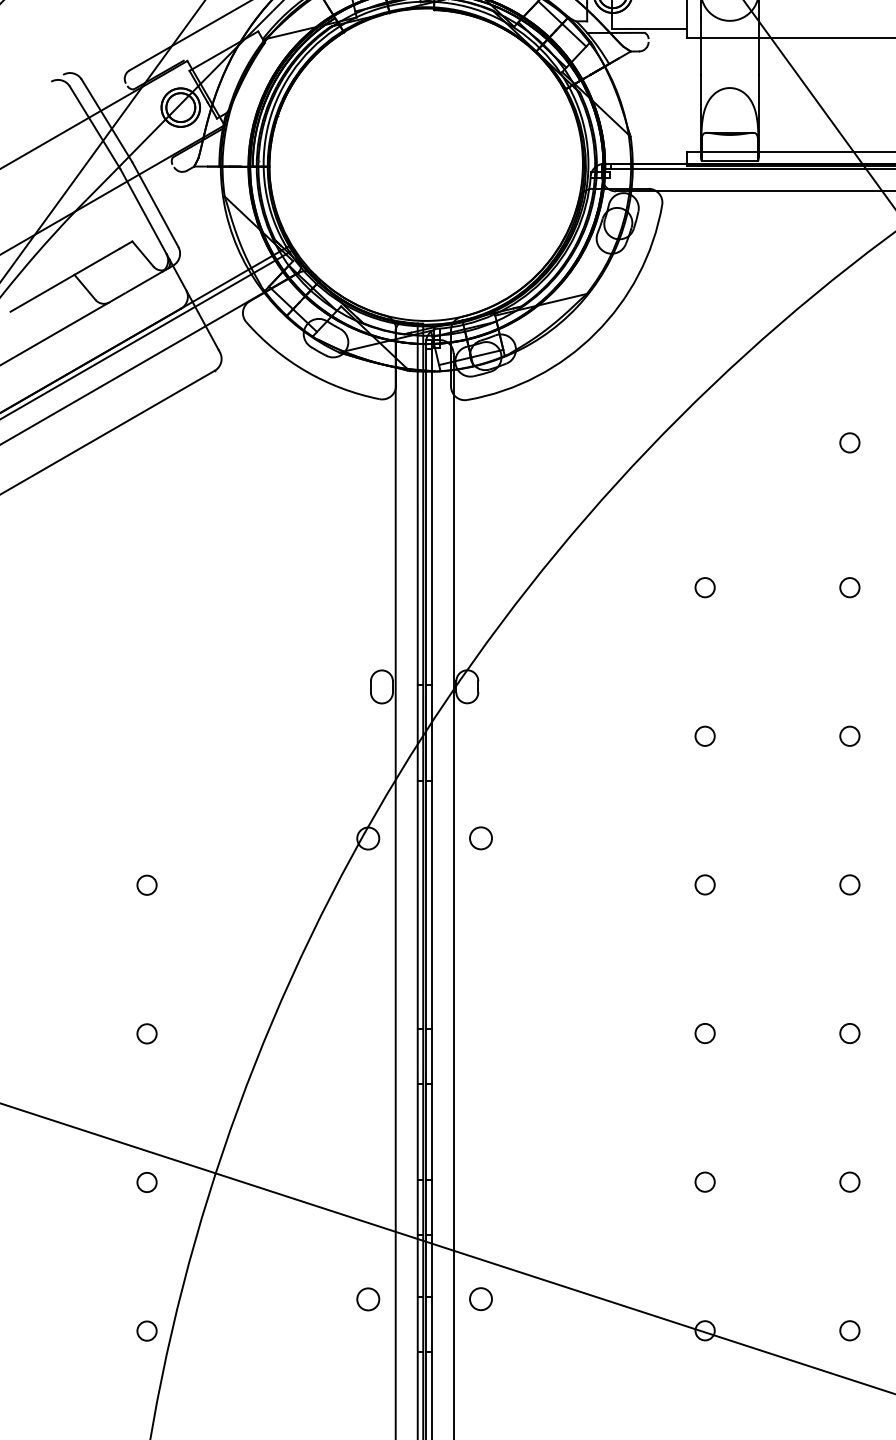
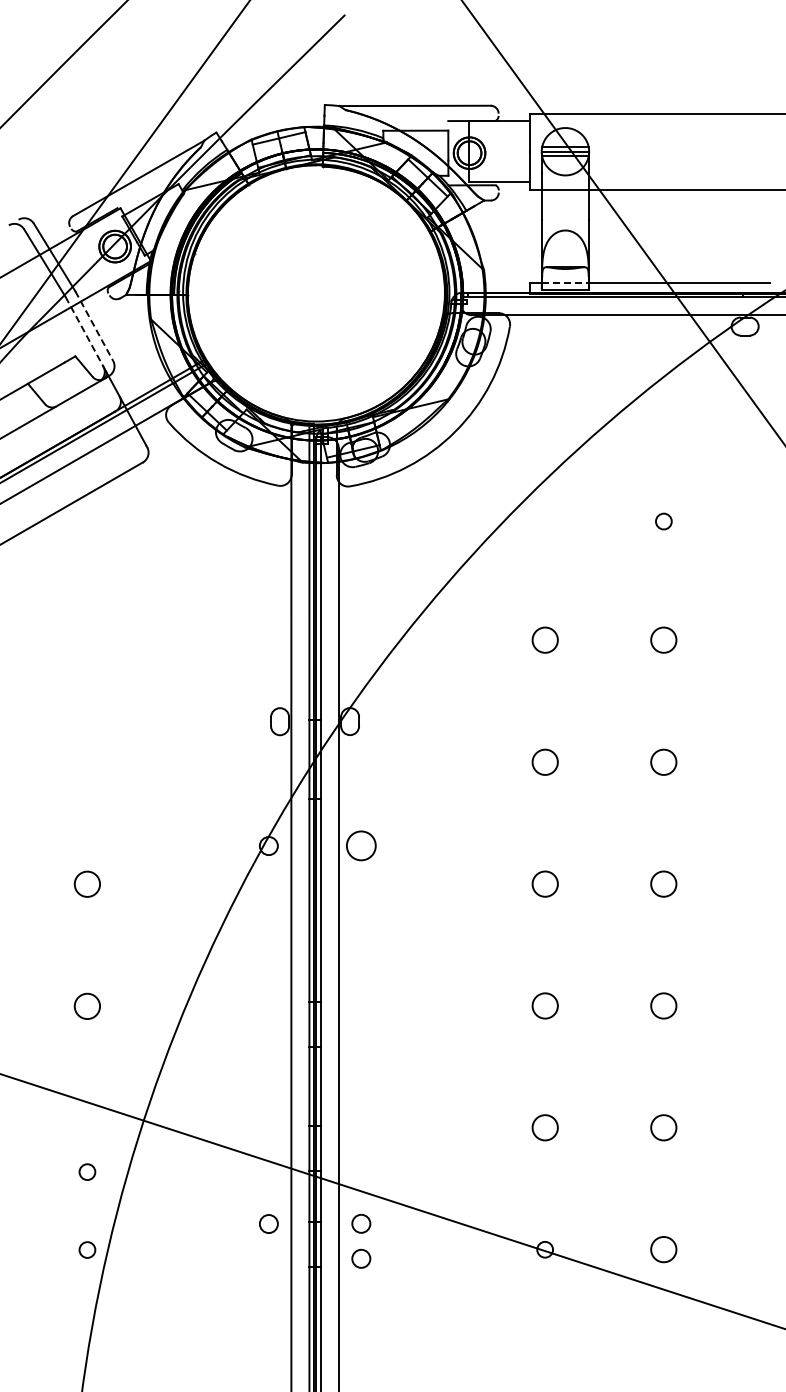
line: (729, 152) -> (565, 283), solid -> dashed
line: (155, 205) -> (94, 326), solid -> dashed
line: (143, 211) -> (84, 331), solid -> dashed
circle: (704, 587) -> (544, 640), size x1.6
circle: (849, 587) -> (663, 640), size x1.6
circle: (704, 735) -> (544, 761), size x1.6
circle: (849, 735) -> (663, 761), size x1.6
circle: (481, 837) -> (361, 845), size x1.6
circle: (704, 884) -> (544, 883), size x1.6
circle: (849, 884) -> (663, 883), size x1.6
circle: (147, 885) -> (87, 884), size x1.6
circle: (147, 1032) -> (87, 1005), size x1.6
circle: (704, 1032) -> (544, 1005), size x1.6
circle: (849, 1032) -> (663, 1005), size x1.6
circle: (147, 1181) -> (87, 1171), moved
circle: (704, 1181) -> (544, 1127), size x1.6
circle: (849, 1181) -> (663, 1127), size x1.6
circle: (849, 1330) -> (663, 1249), size x1.6
circle: (481, 1341) -> (361, 1258), added

